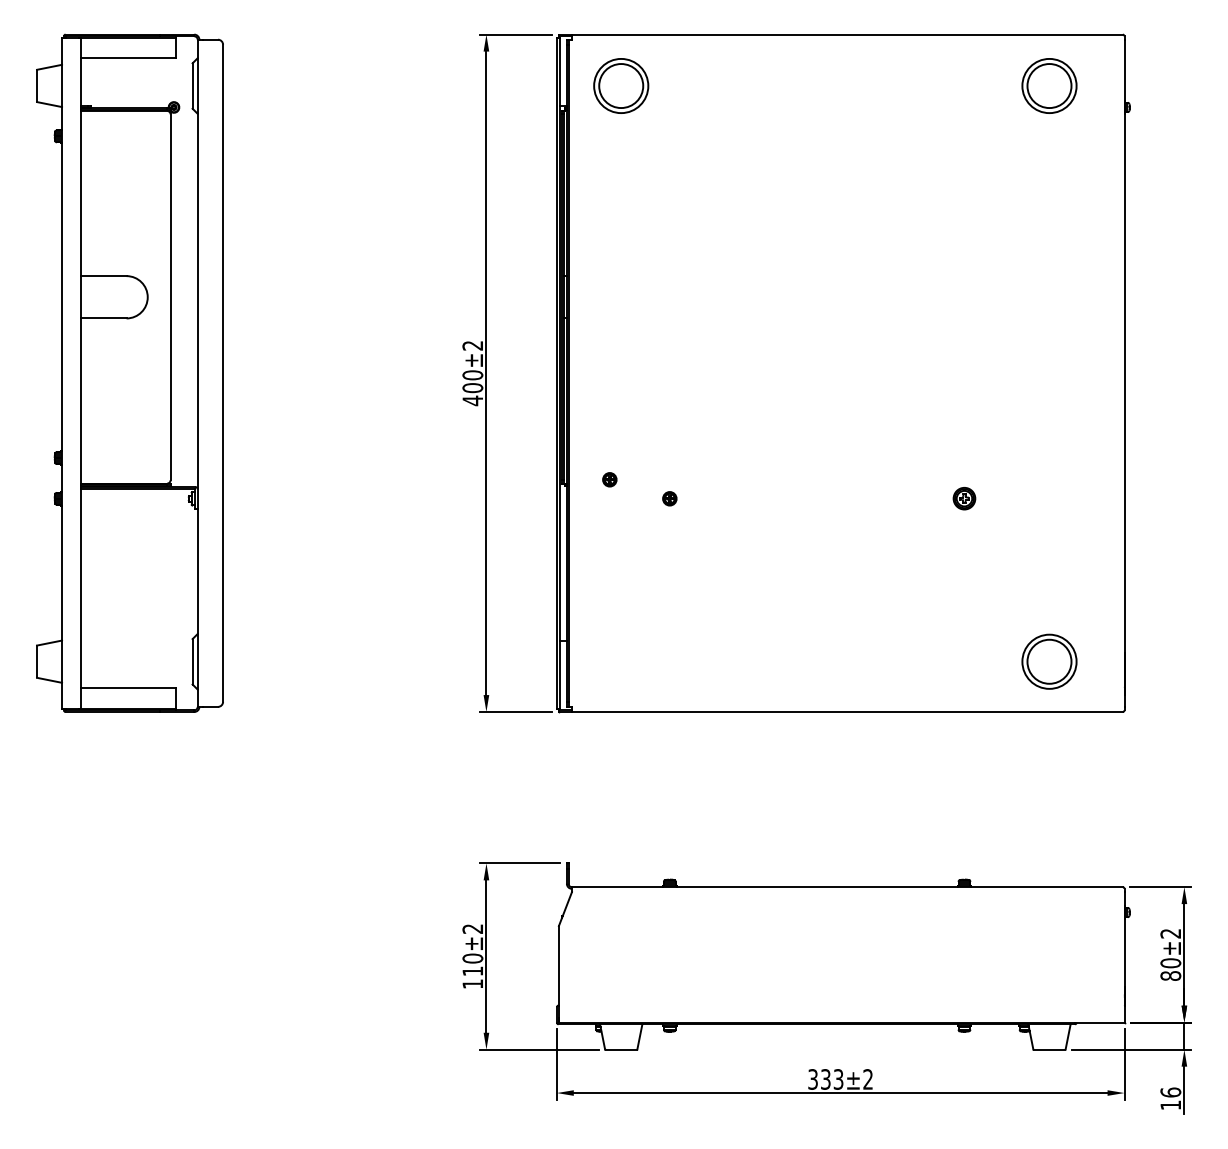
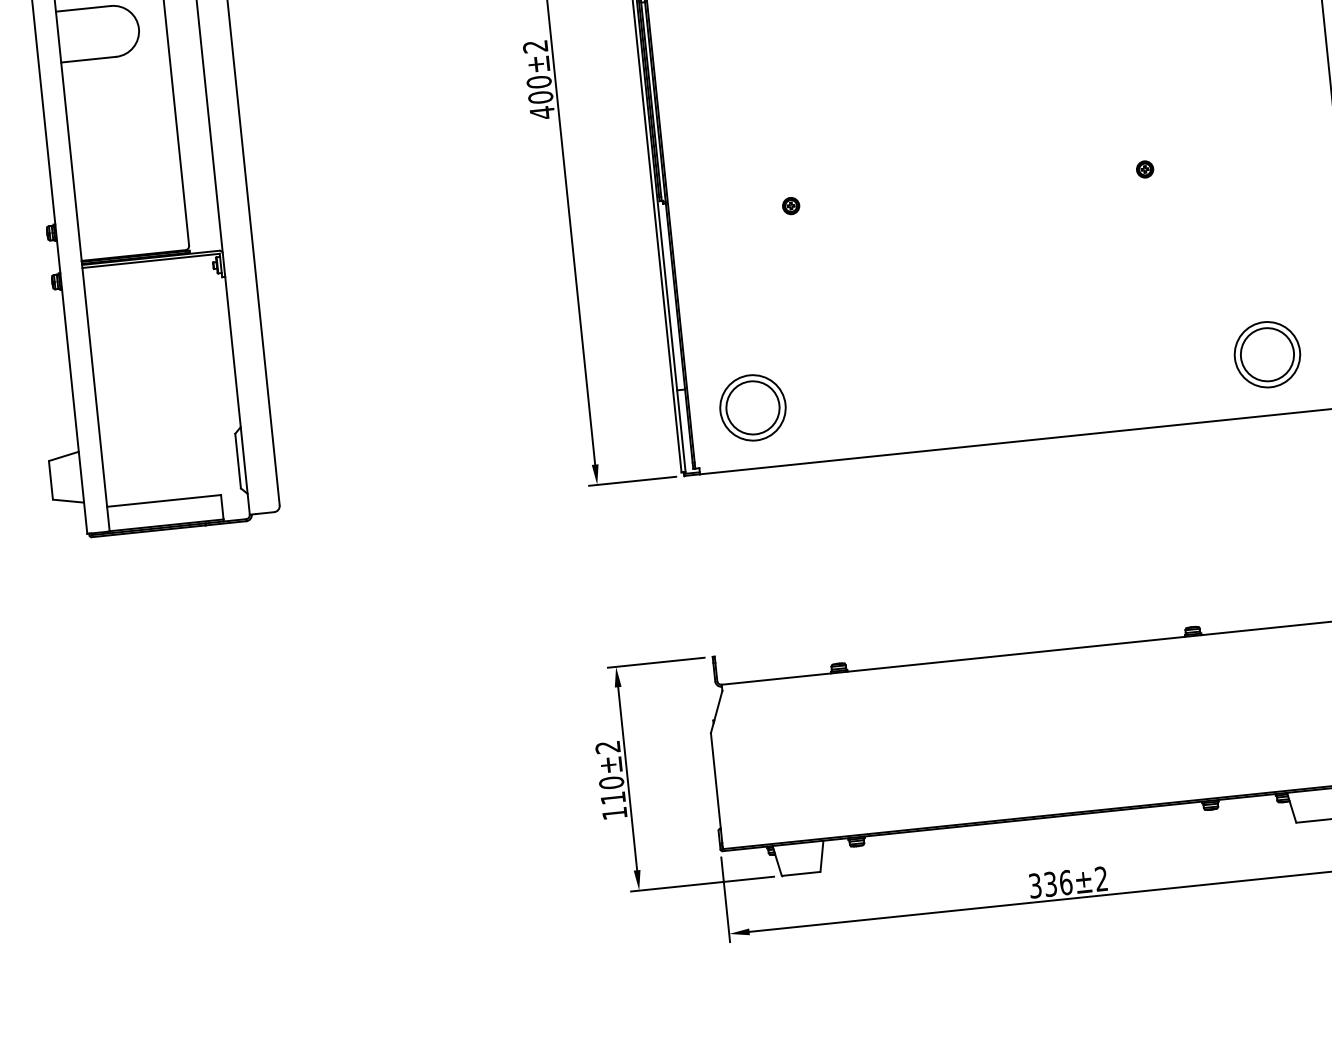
part: (609, 479) -> (716, 190), removed
part: (964, 498) -> (1145, 169), size x0.62
part: (621, 661) -> (753, 407), added
text: (838, 1079) -> (1065, 882), 333±2 -> 336±2

